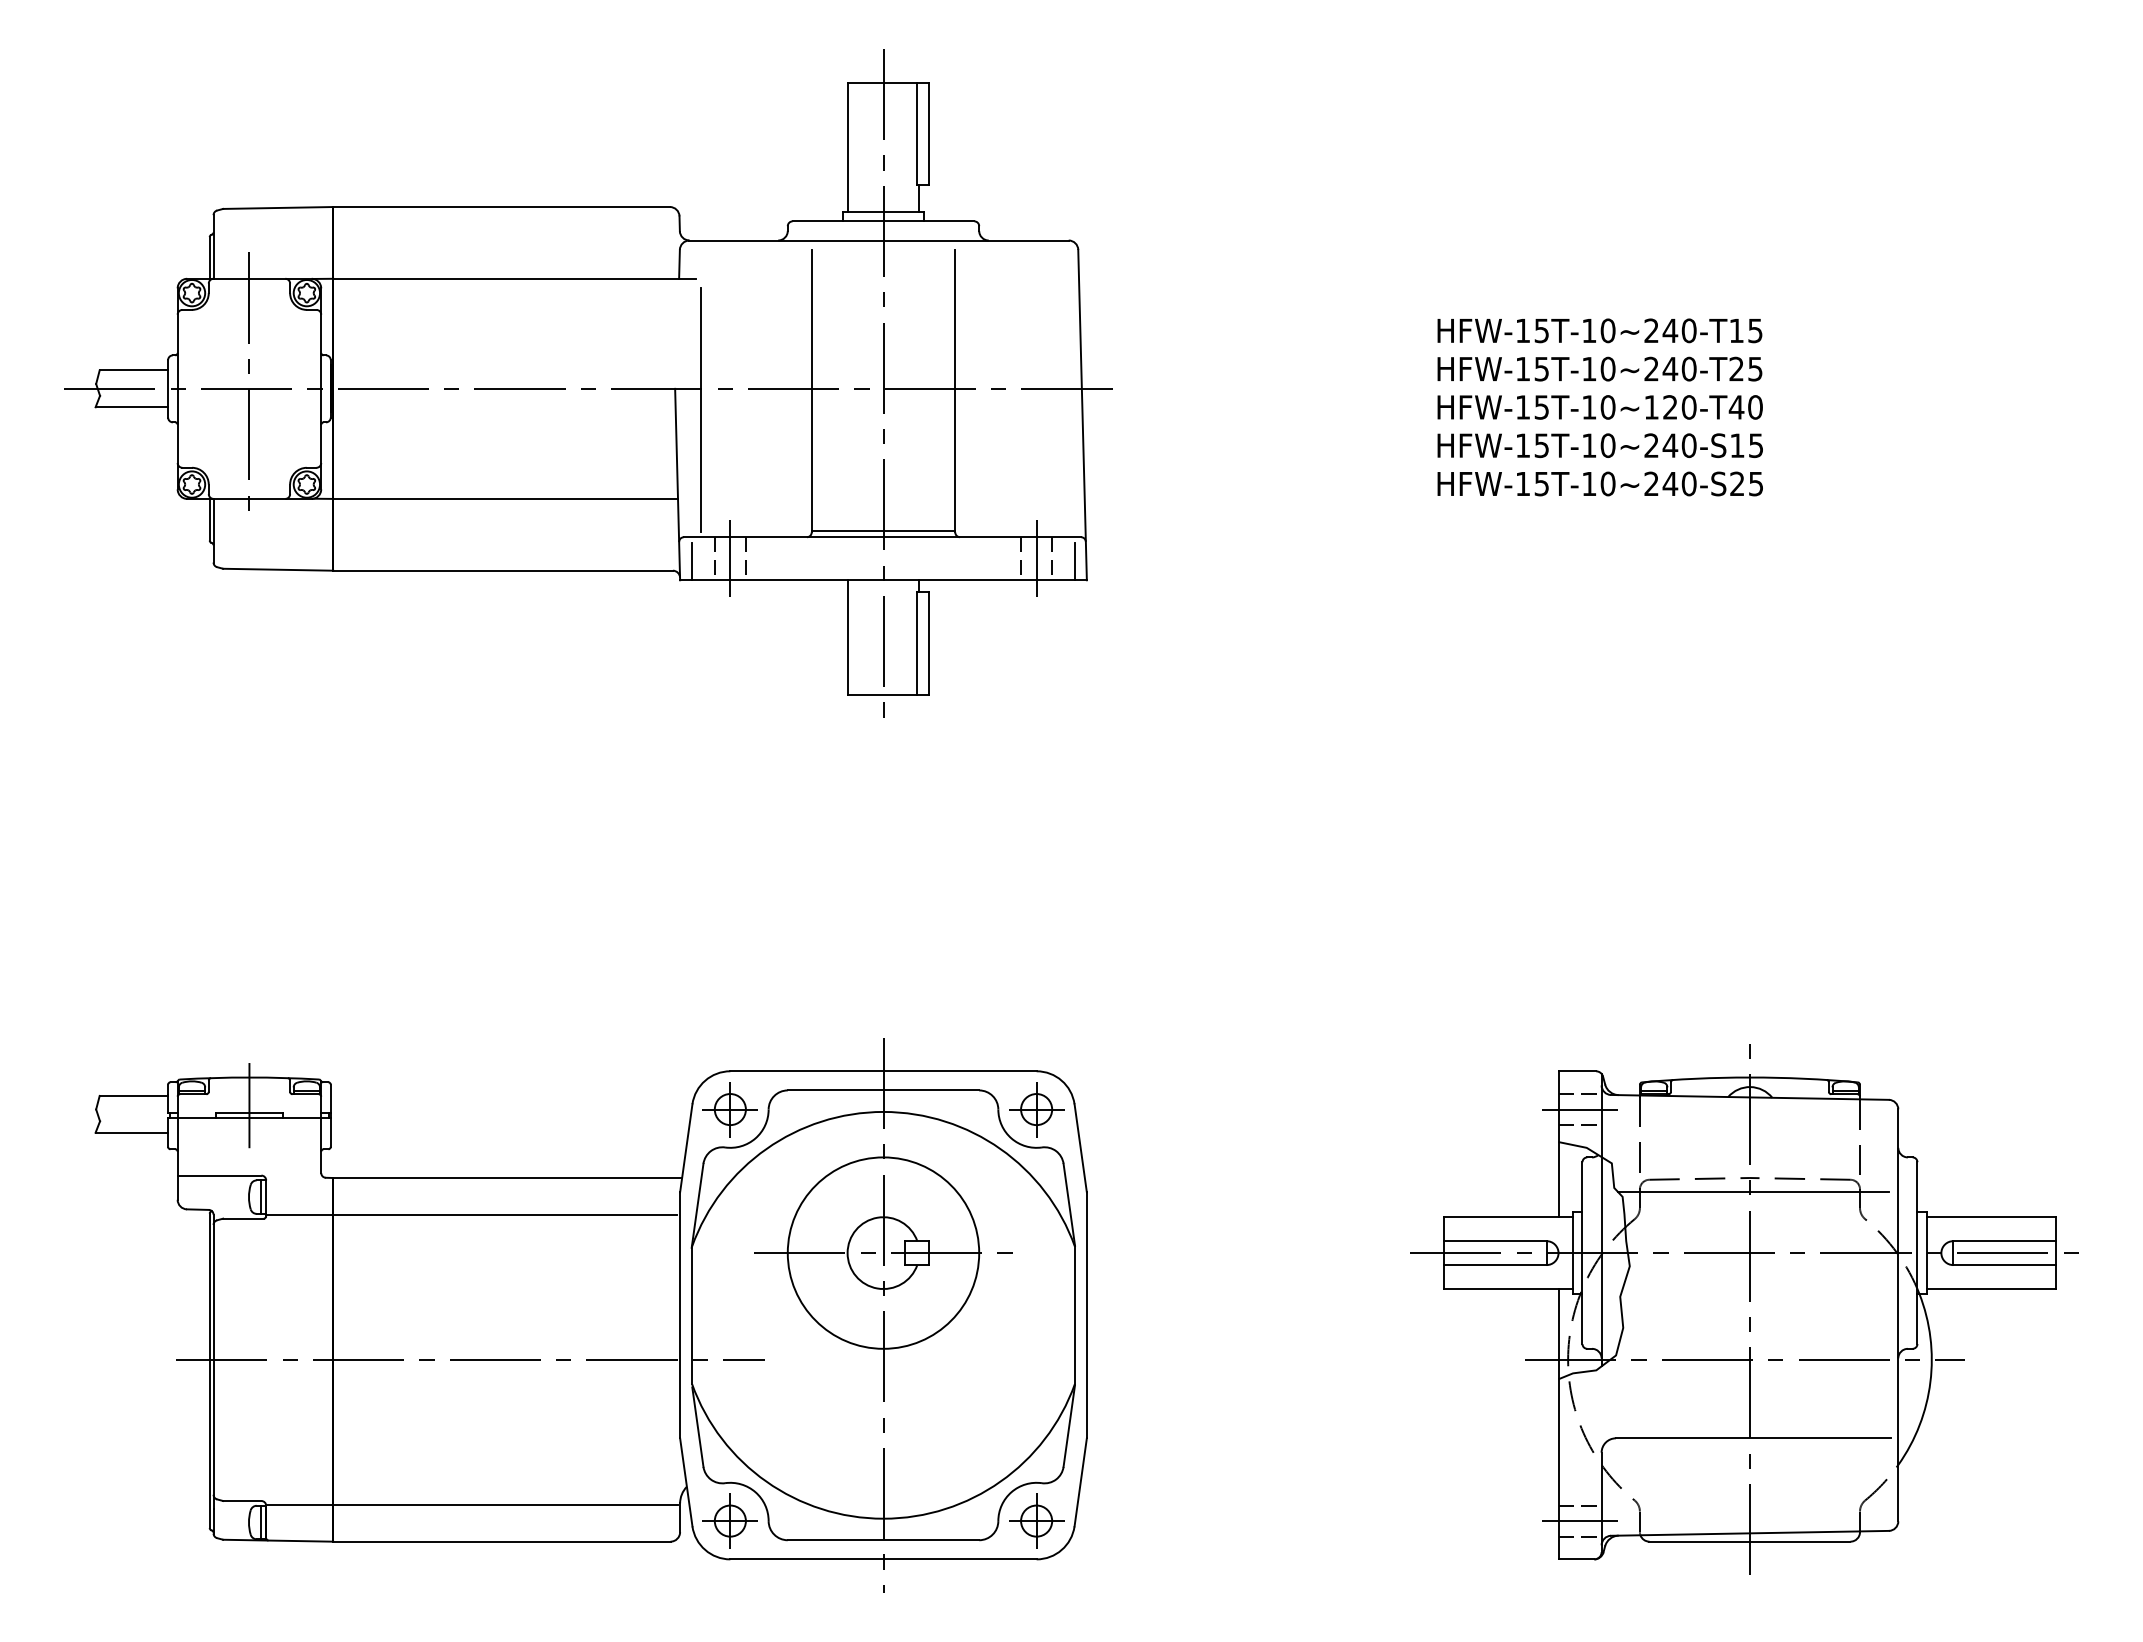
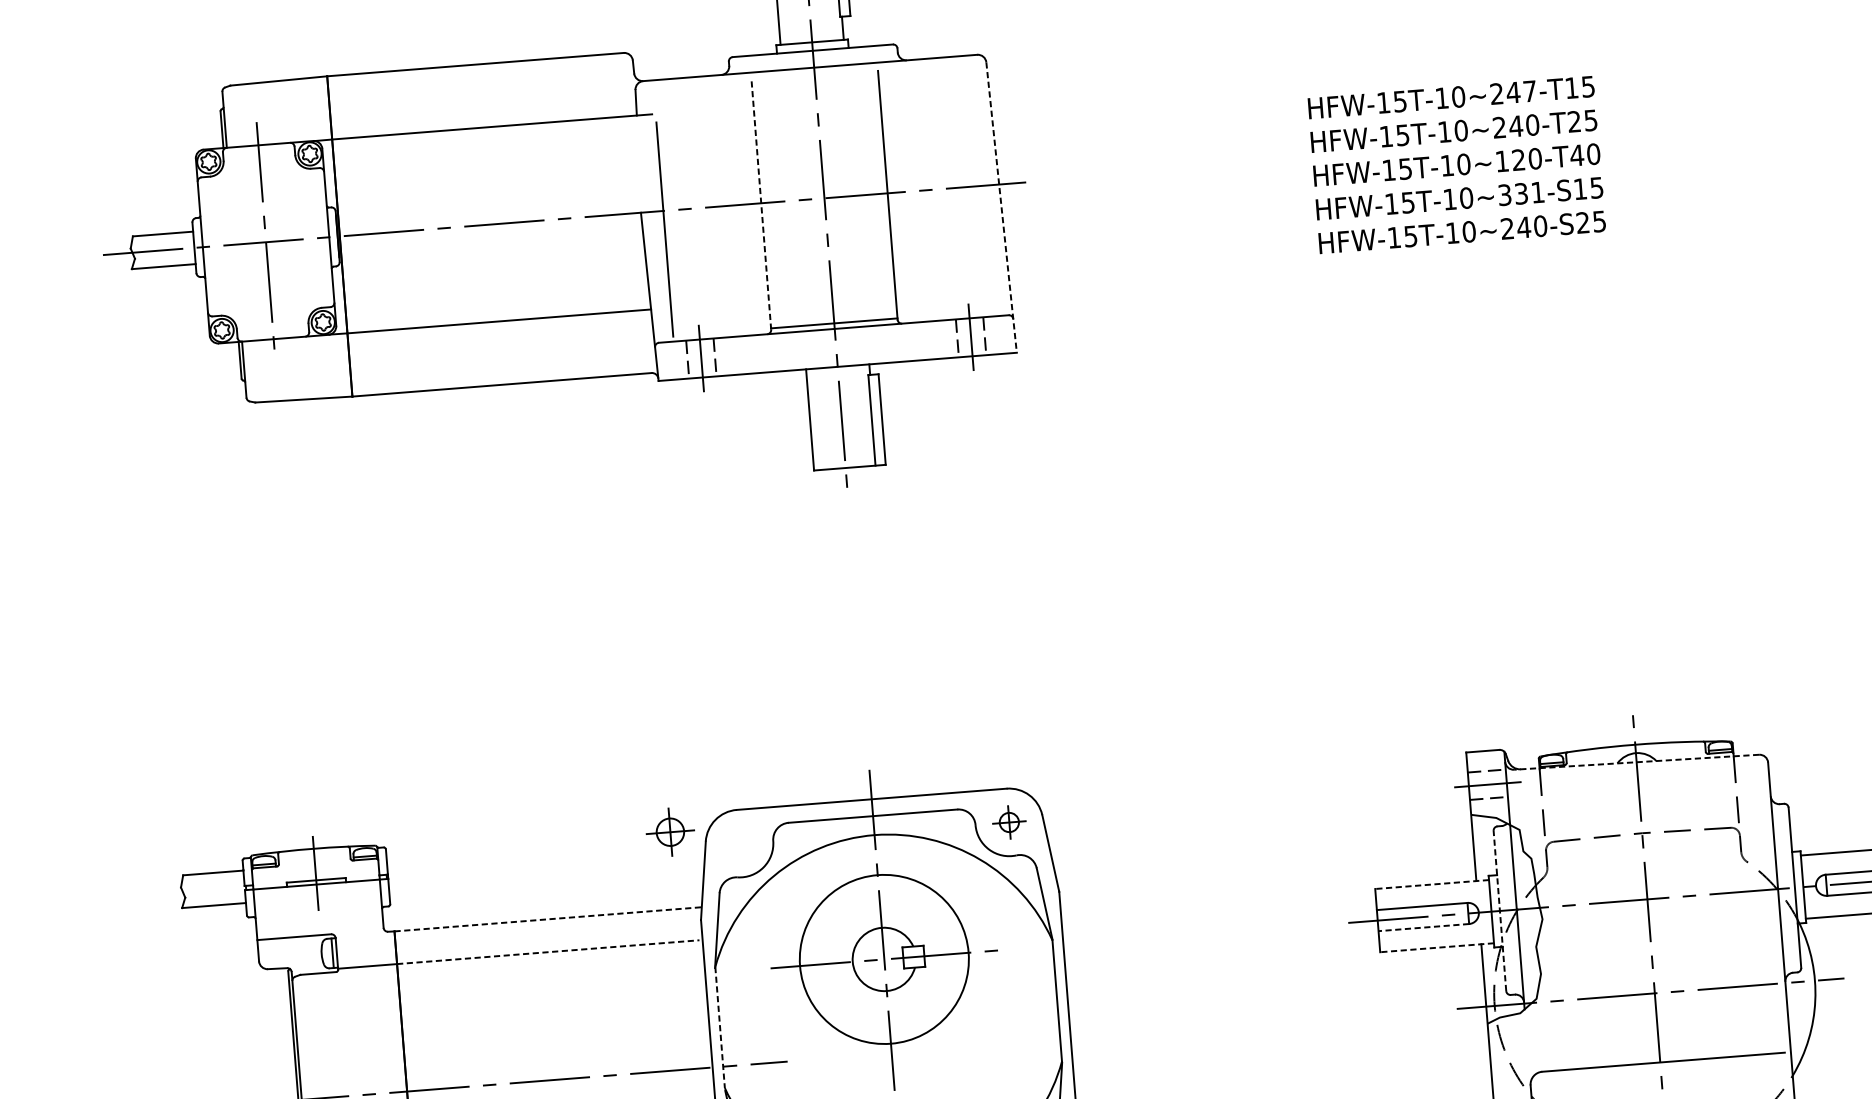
text: (1688, 330) -> (1529, 91), HFW-15T-10~240-T15 -> HFW-15T-10~247-T15
line: (811, 390) -> (761, 204), solid -> dashed
line: (1082, 415) -> (1001, 207), solid -> dashed
text: (1670, 445) -> (1521, 193), HFW-15T-10~240-S15 -> HFW-15T-10~331-S15
line: (692, 561) -> (668, 363), removed
line: (1074, 561) -> (1004, 337), removed
line: (1749, 1097) -> (1636, 762), solid -> dashed
part: (729, 1109) -> (669, 832), moved
part: (1036, 1109) -> (1009, 822), size x0.7
line: (508, 1178) -> (548, 919), solid -> dashed
line: (1753, 1192) -> (1646, 845), removed
line: (504, 1215) -> (547, 952), solid -> dashed
line: (1508, 1217) -> (1432, 884), solid -> dashed
line: (1582, 1253) -> (1499, 911), solid -> dashed
line: (1494, 1265) -> (1423, 927), solid -> dashed
line: (1508, 1289) -> (1437, 948), solid -> dashed
line: (692, 1315) -> (720, 1027), solid -> dashed

